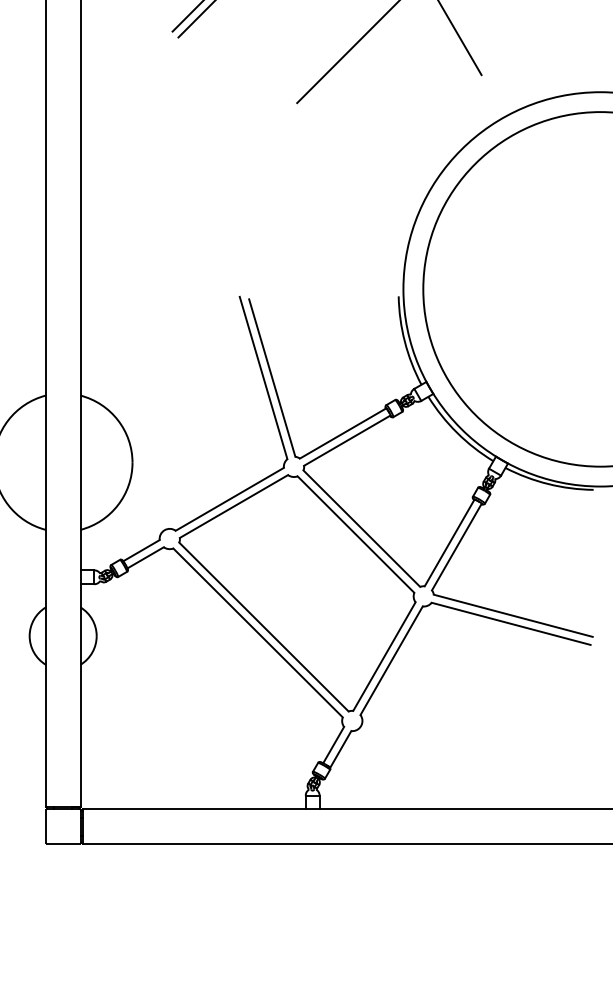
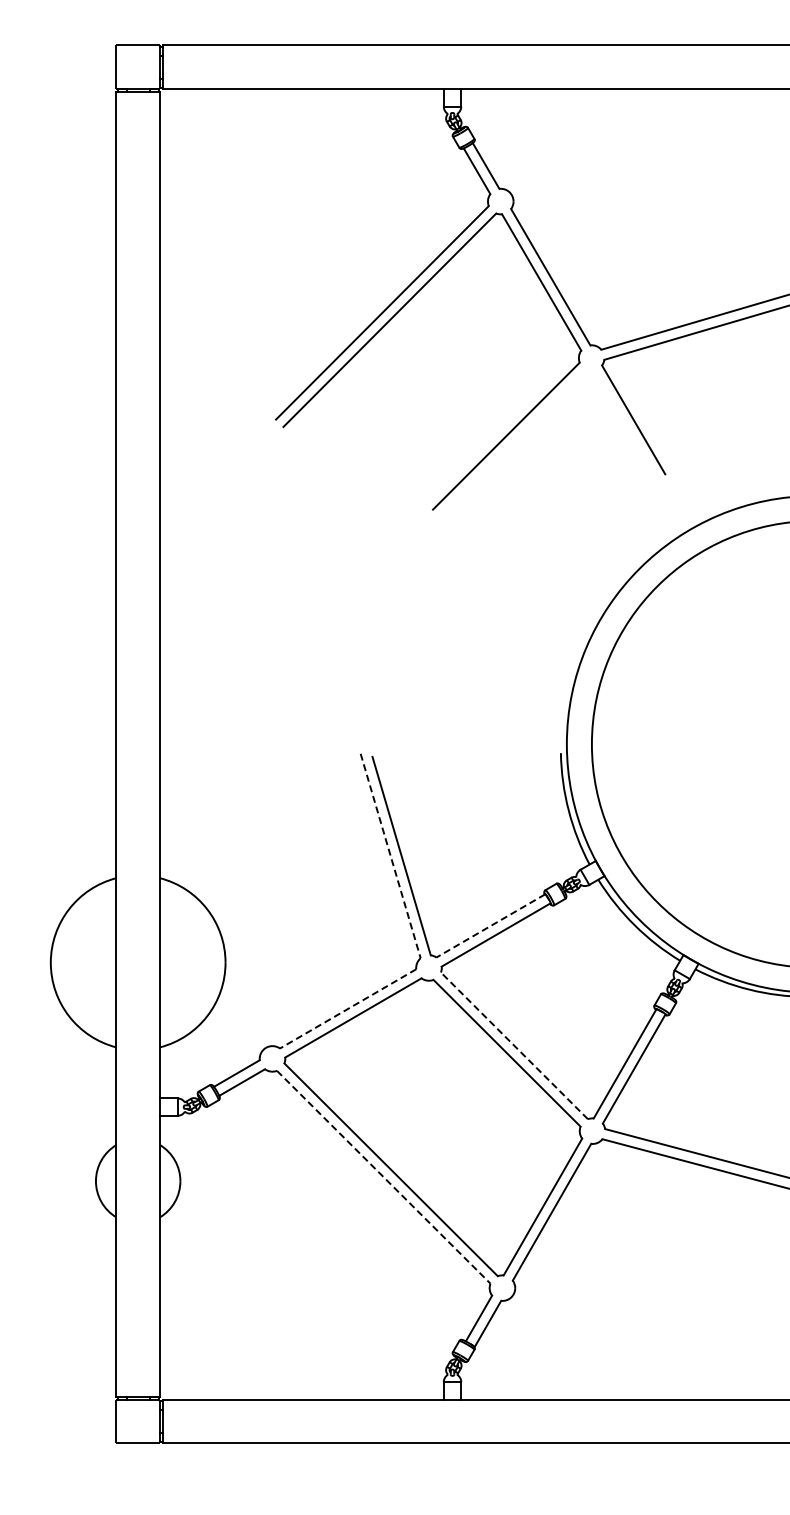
line: (263, 378) -> (390, 856), solid -> dashed
line: (342, 433) -> (490, 925), solid -> dashed
line: (230, 499) -> (348, 1008), solid -> dashed
line: (361, 528) -> (514, 1045), solid -> dashed
line: (257, 633) -> (383, 1177), solid -> dashed

